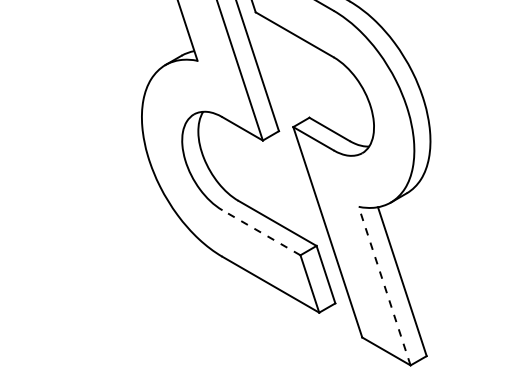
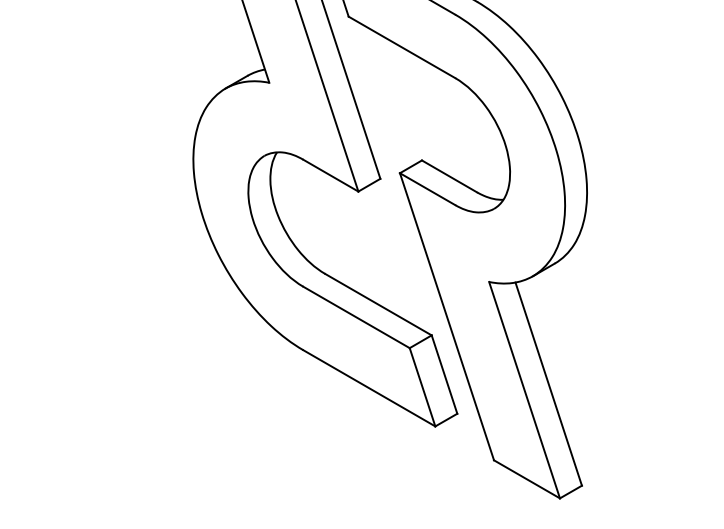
line: (261, 232) -> (356, 317), dashed -> solid
line: (384, 285) -> (524, 389), dashed -> solid

